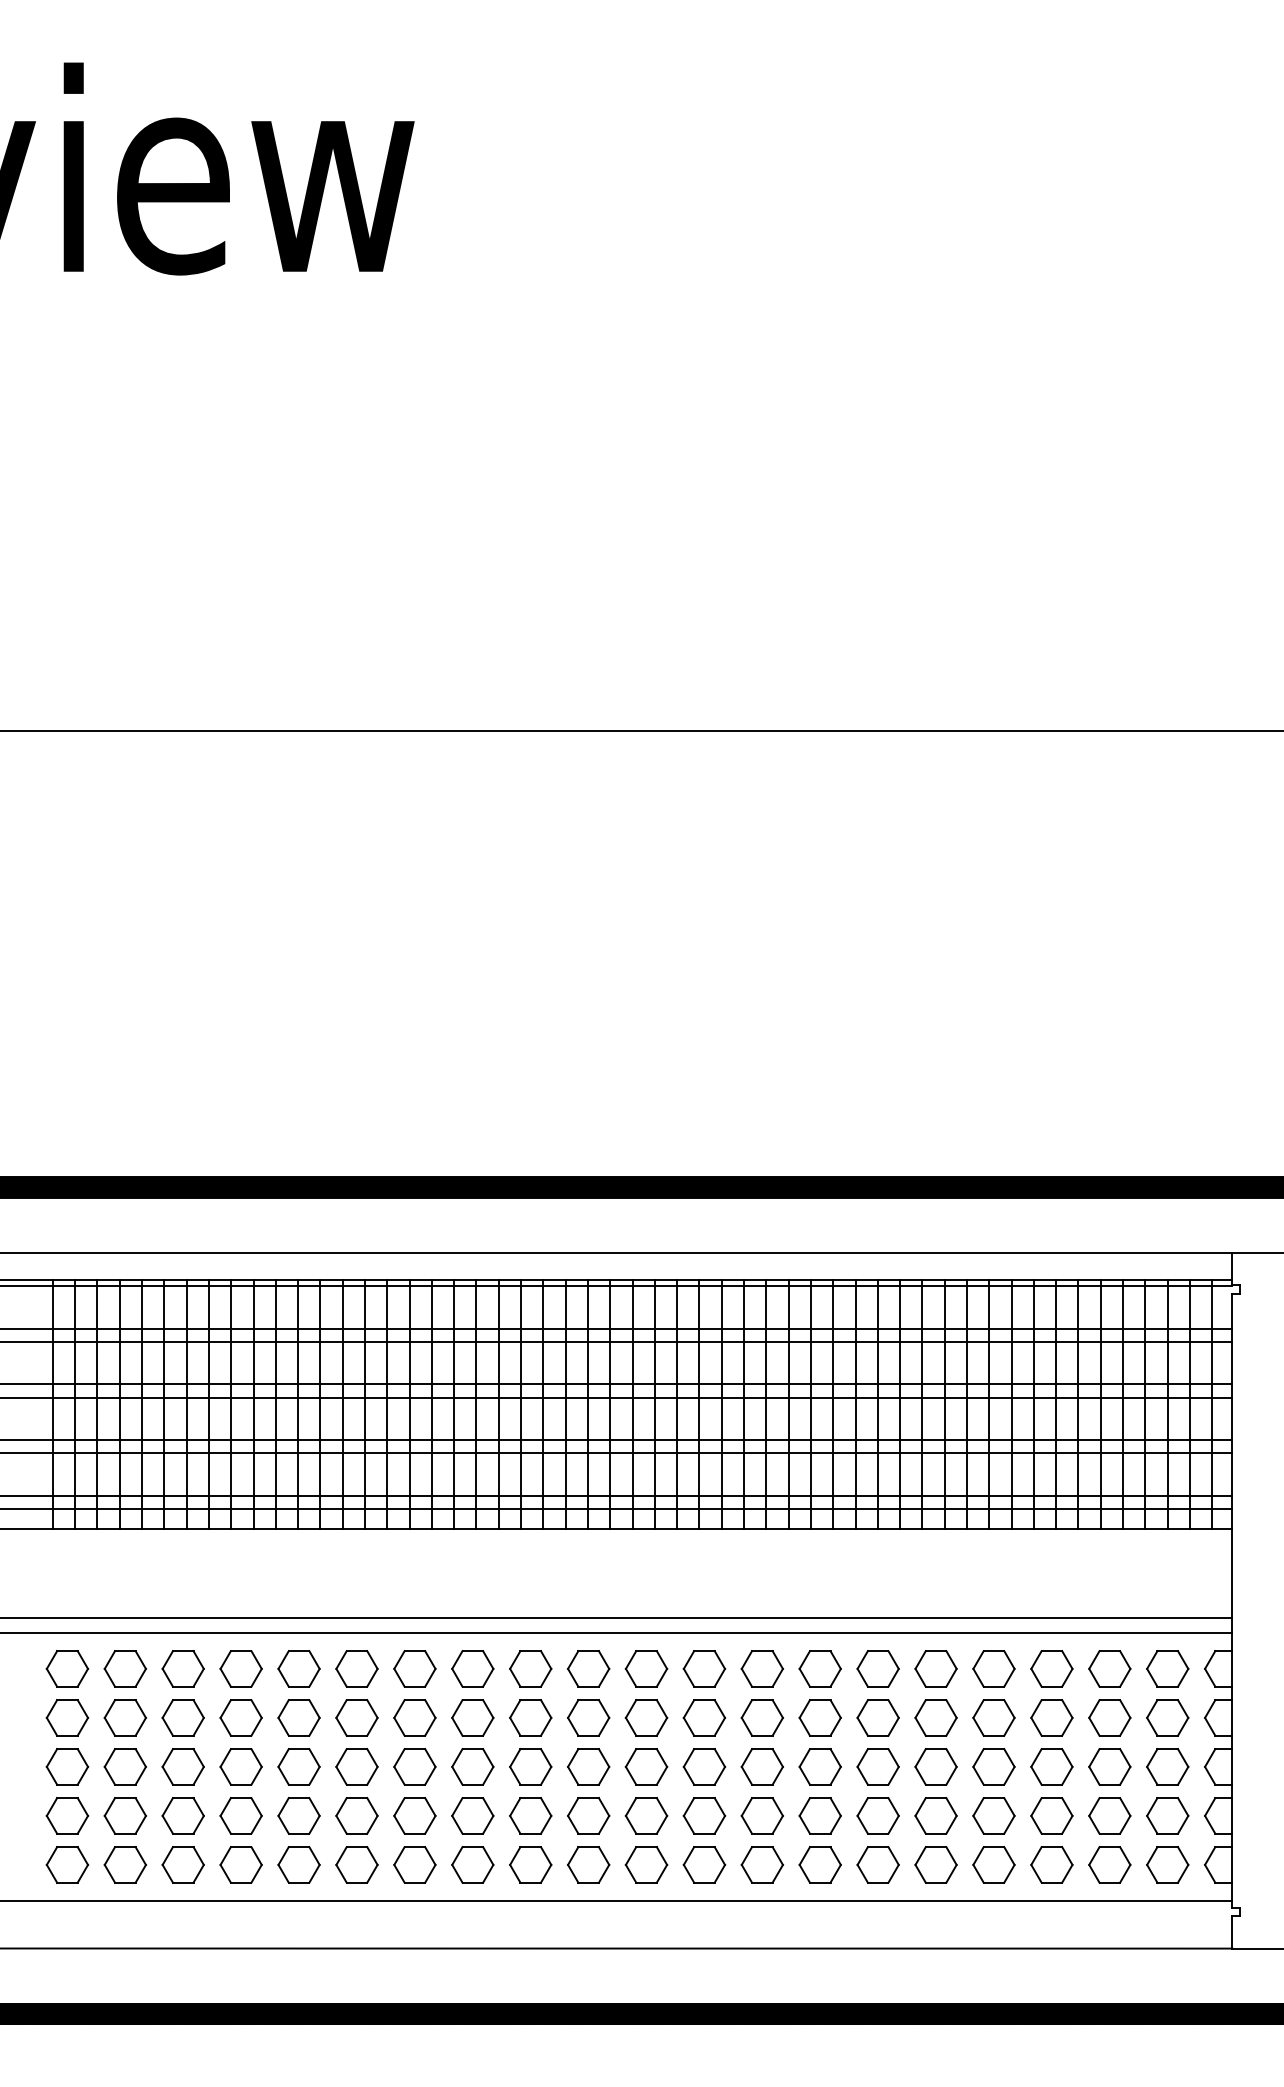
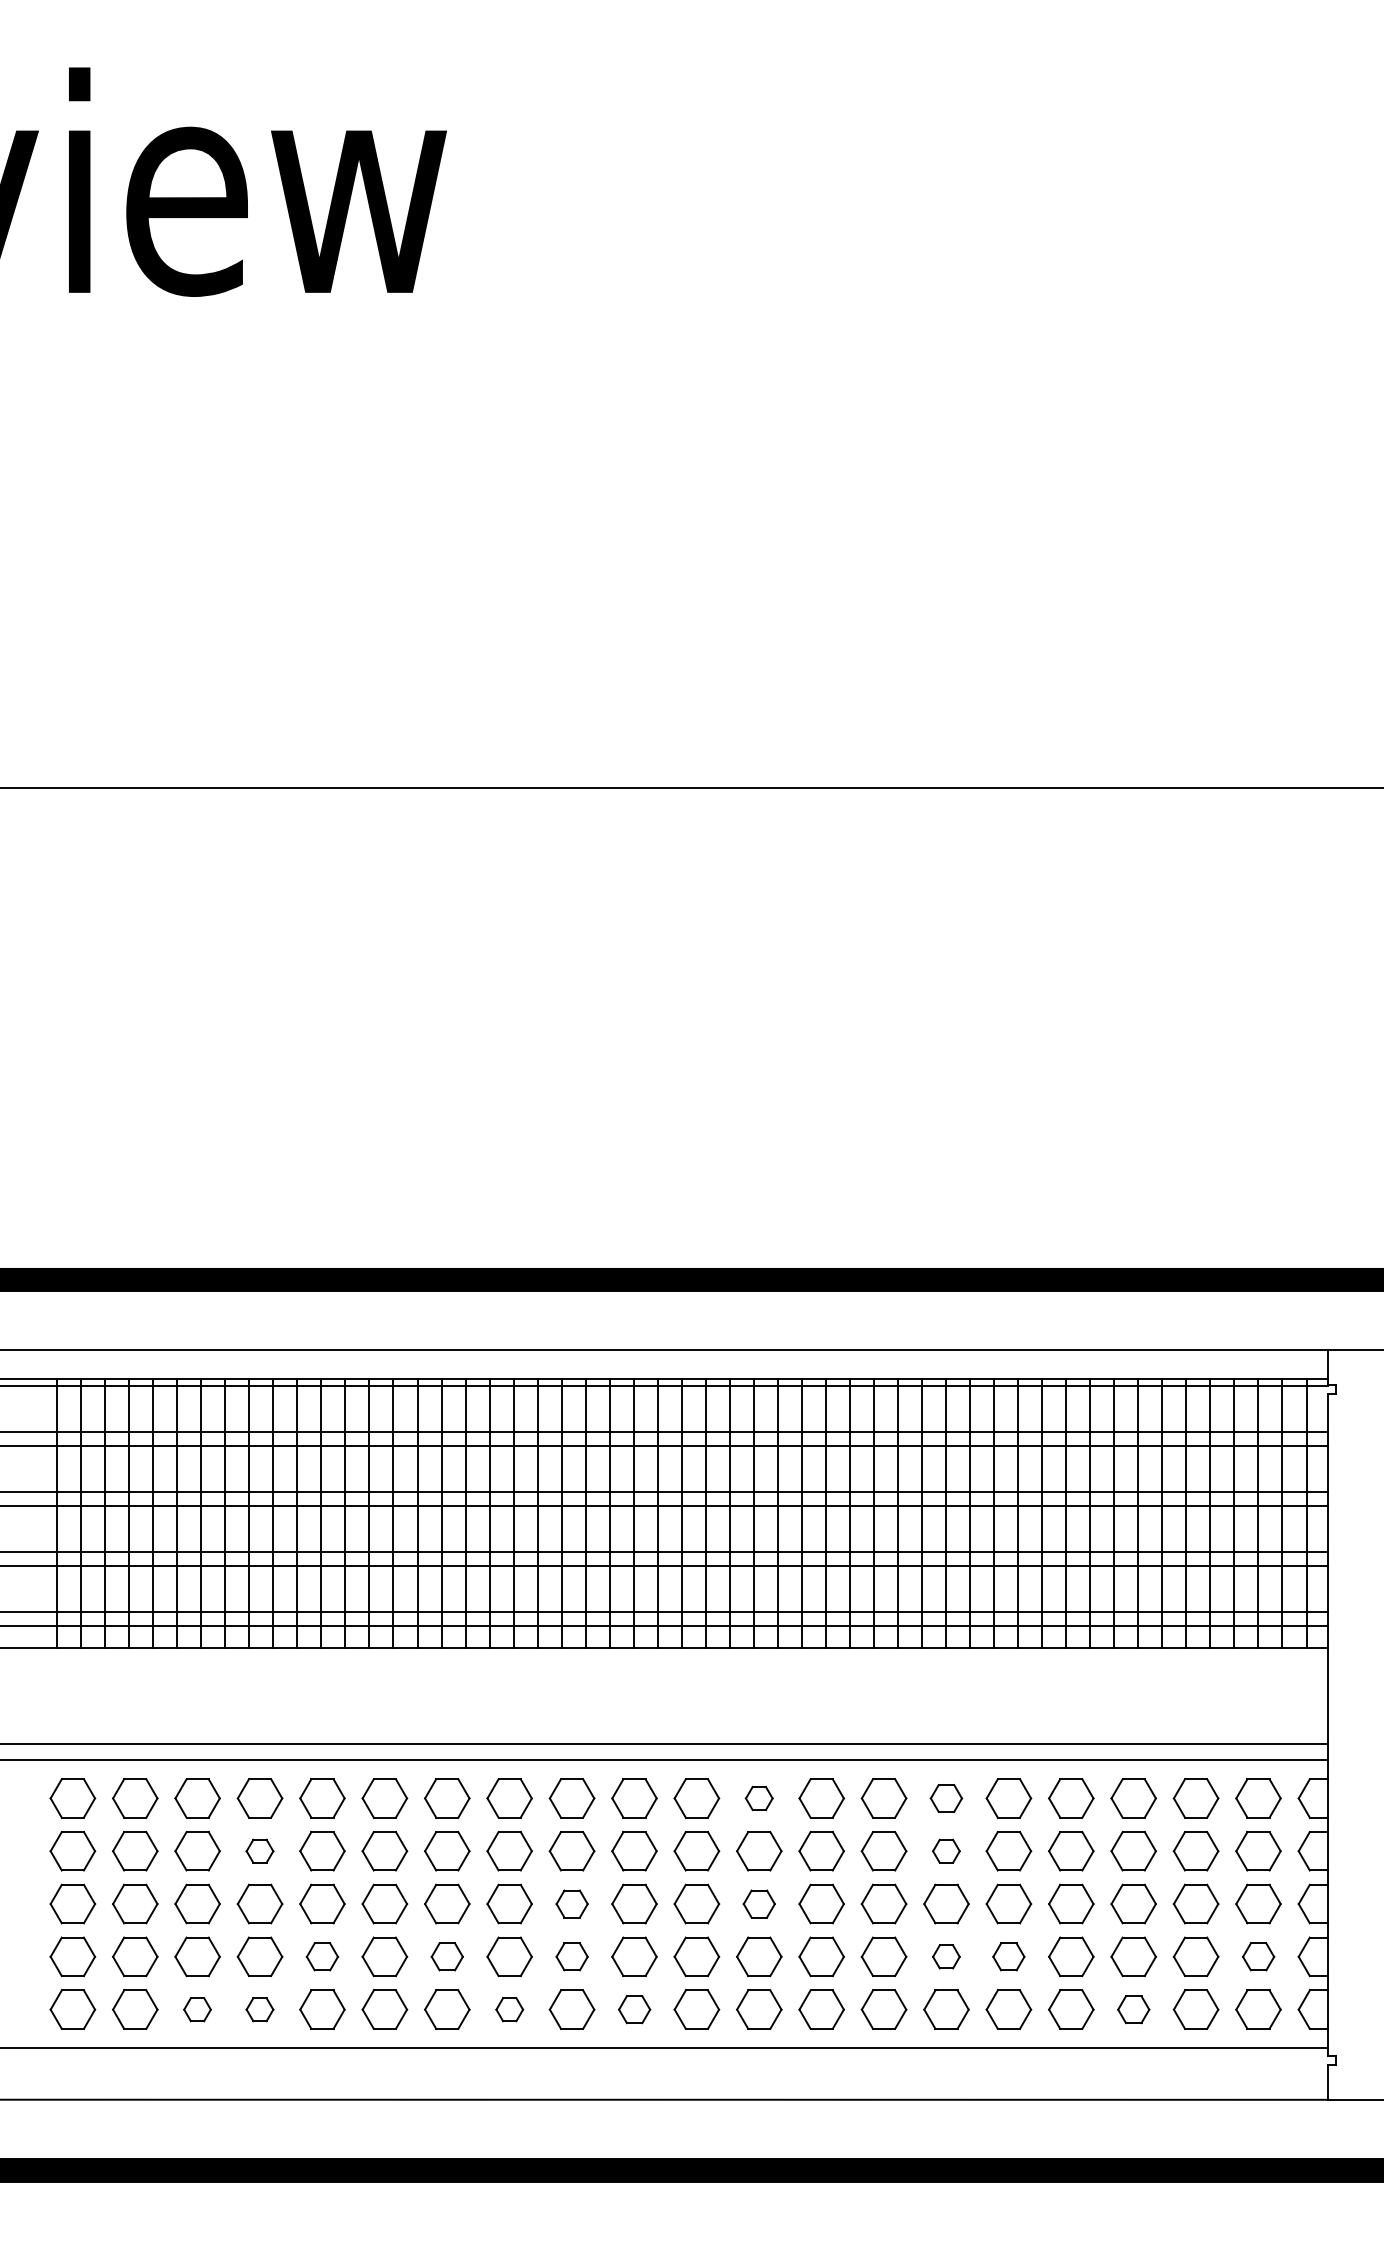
part: (704, 1668) -> (759, 1797), size x0.6
part: (877, 1668) -> (945, 1797), size x0.7
part: (240, 1717) -> (259, 1850), size x0.6
part: (877, 1717) -> (945, 1850), size x0.6
part: (530, 1766) -> (571, 1903), size x0.7
part: (704, 1766) -> (759, 1903), size x0.7
part: (298, 1815) -> (321, 1956), size x0.7
part: (414, 1815) -> (446, 1956), size x0.7
part: (530, 1815) -> (571, 1956), size x0.7
part: (877, 1815) -> (945, 1956), size x0.6
part: (935, 1815) -> (1008, 1956), size x0.7
part: (1167, 1815) -> (1258, 1956), size x0.7
part: (182, 1864) -> (196, 2009), size x0.6
part: (240, 1864) -> (259, 2009), size x0.6
part: (472, 1864) -> (509, 2009), size x0.6
part: (588, 1864) -> (634, 2009), size x0.7
part: (1051, 1864) -> (1133, 2009), size x0.7

